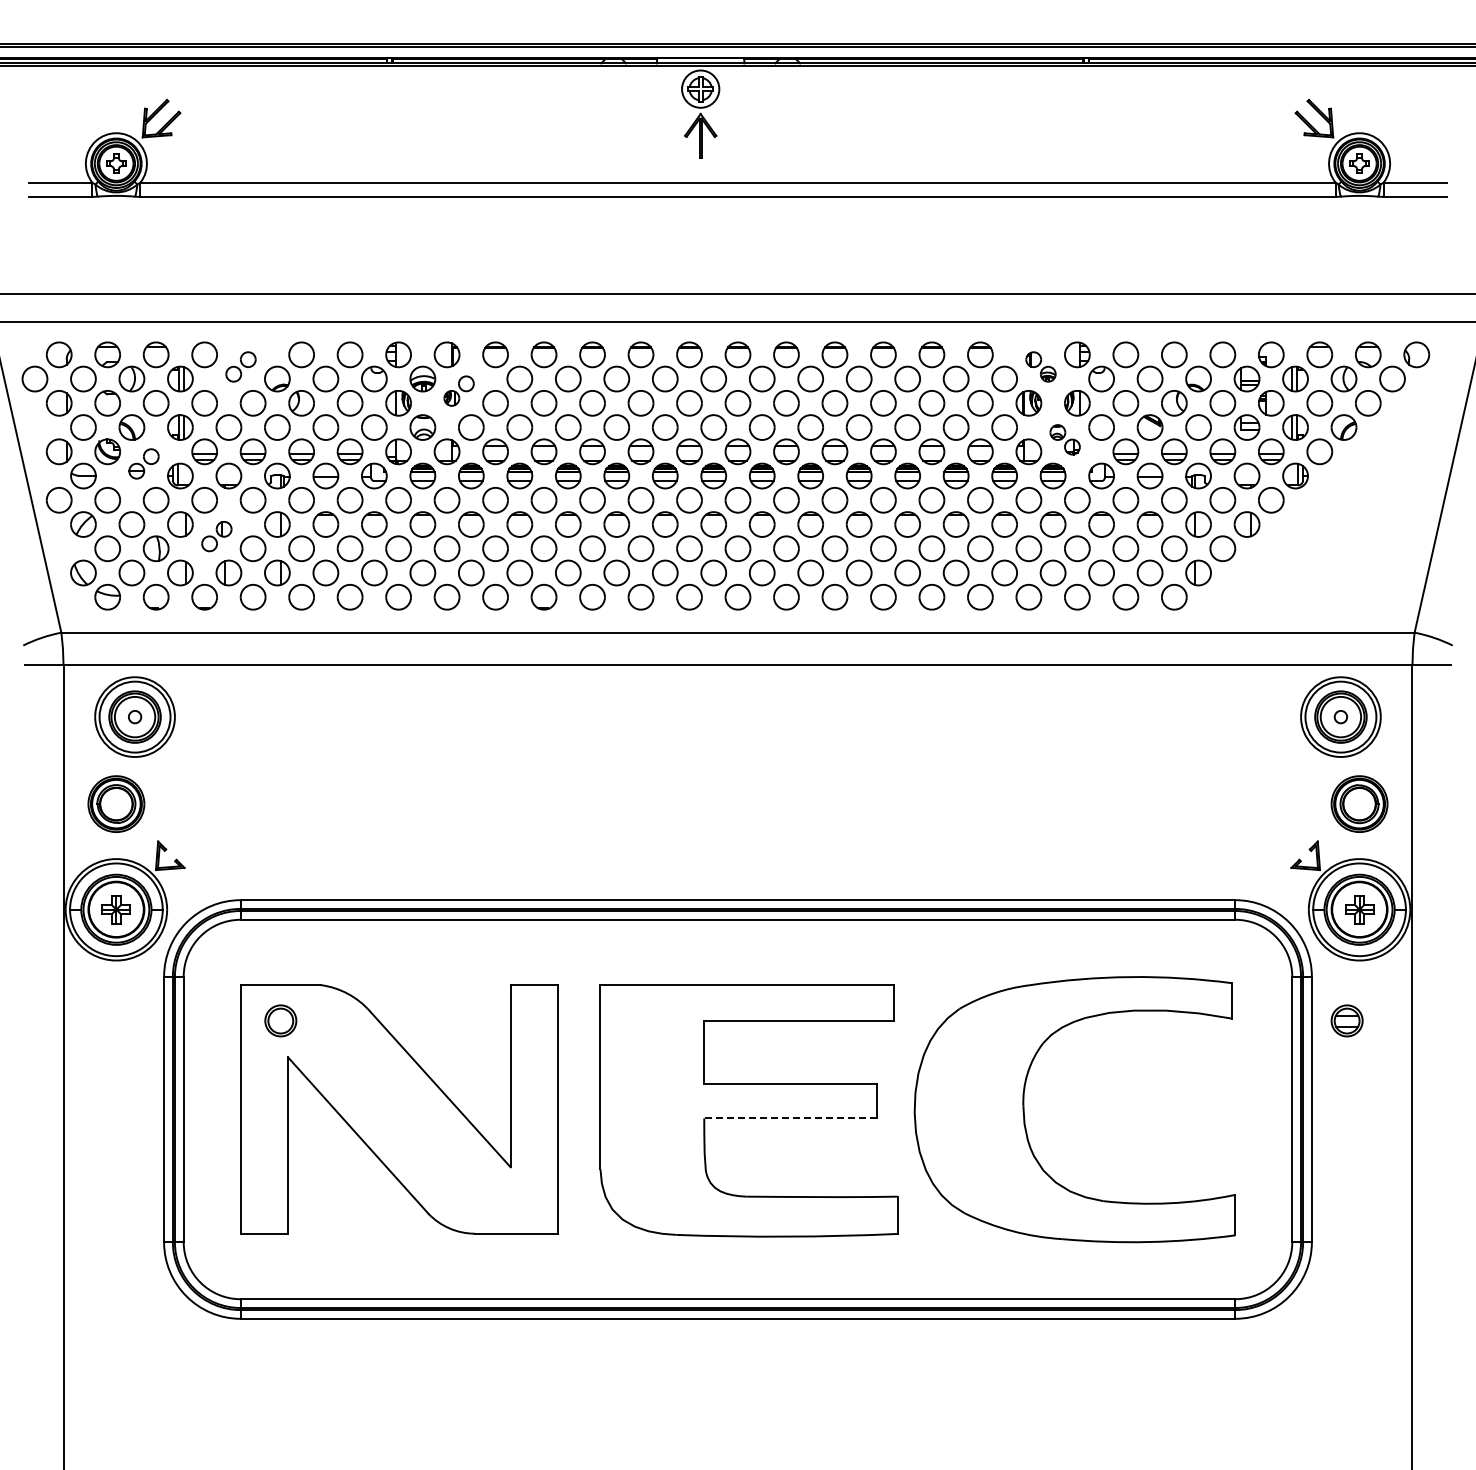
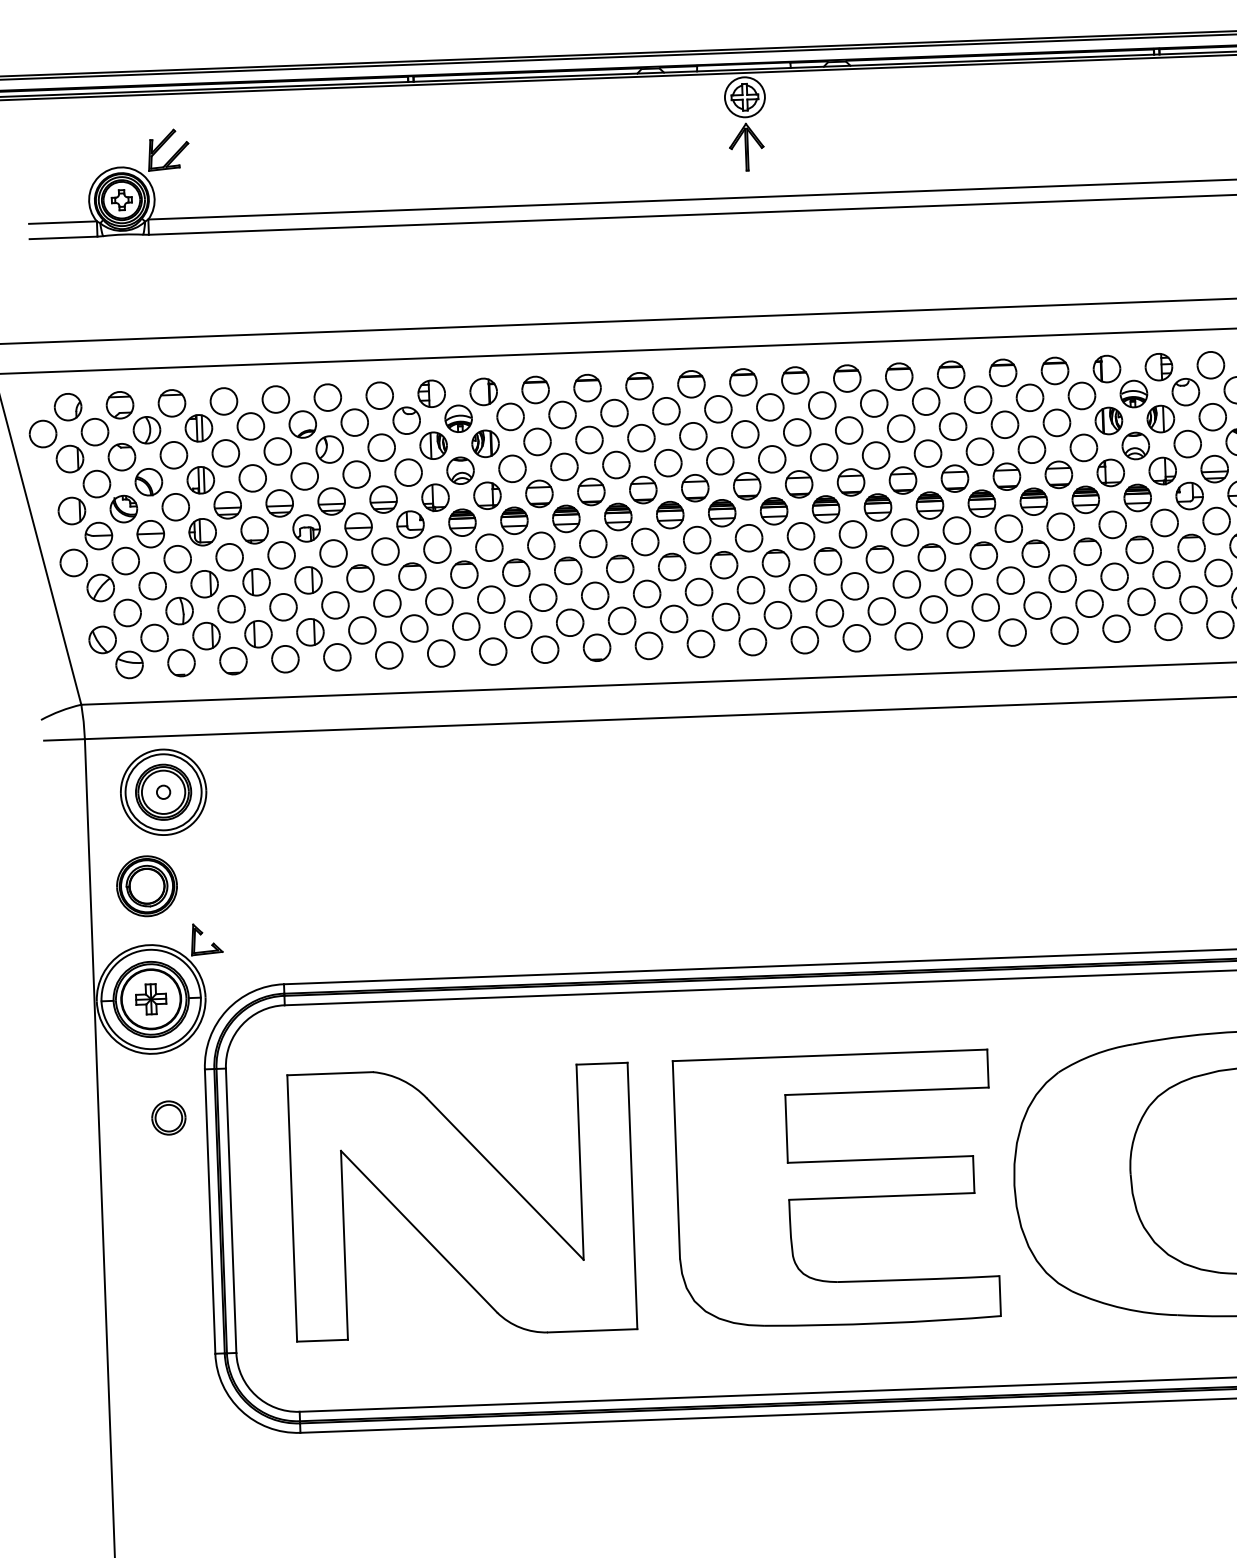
part: (240, 366) -> (262, 412), size x1.67
part: (1040, 366) -> (1119, 381), size x1.67
part: (458, 390) -> (497, 429), size x1.67
part: (1064, 439) -> (1148, 458), size x1.67
part: (143, 463) -> (162, 520), size x1.67
part: (216, 536) -> (243, 595), size x1.67
part: (280, 1020) -> (168, 1117), moved
line: (790, 1118) -> (881, 1196), dashed -> solid

